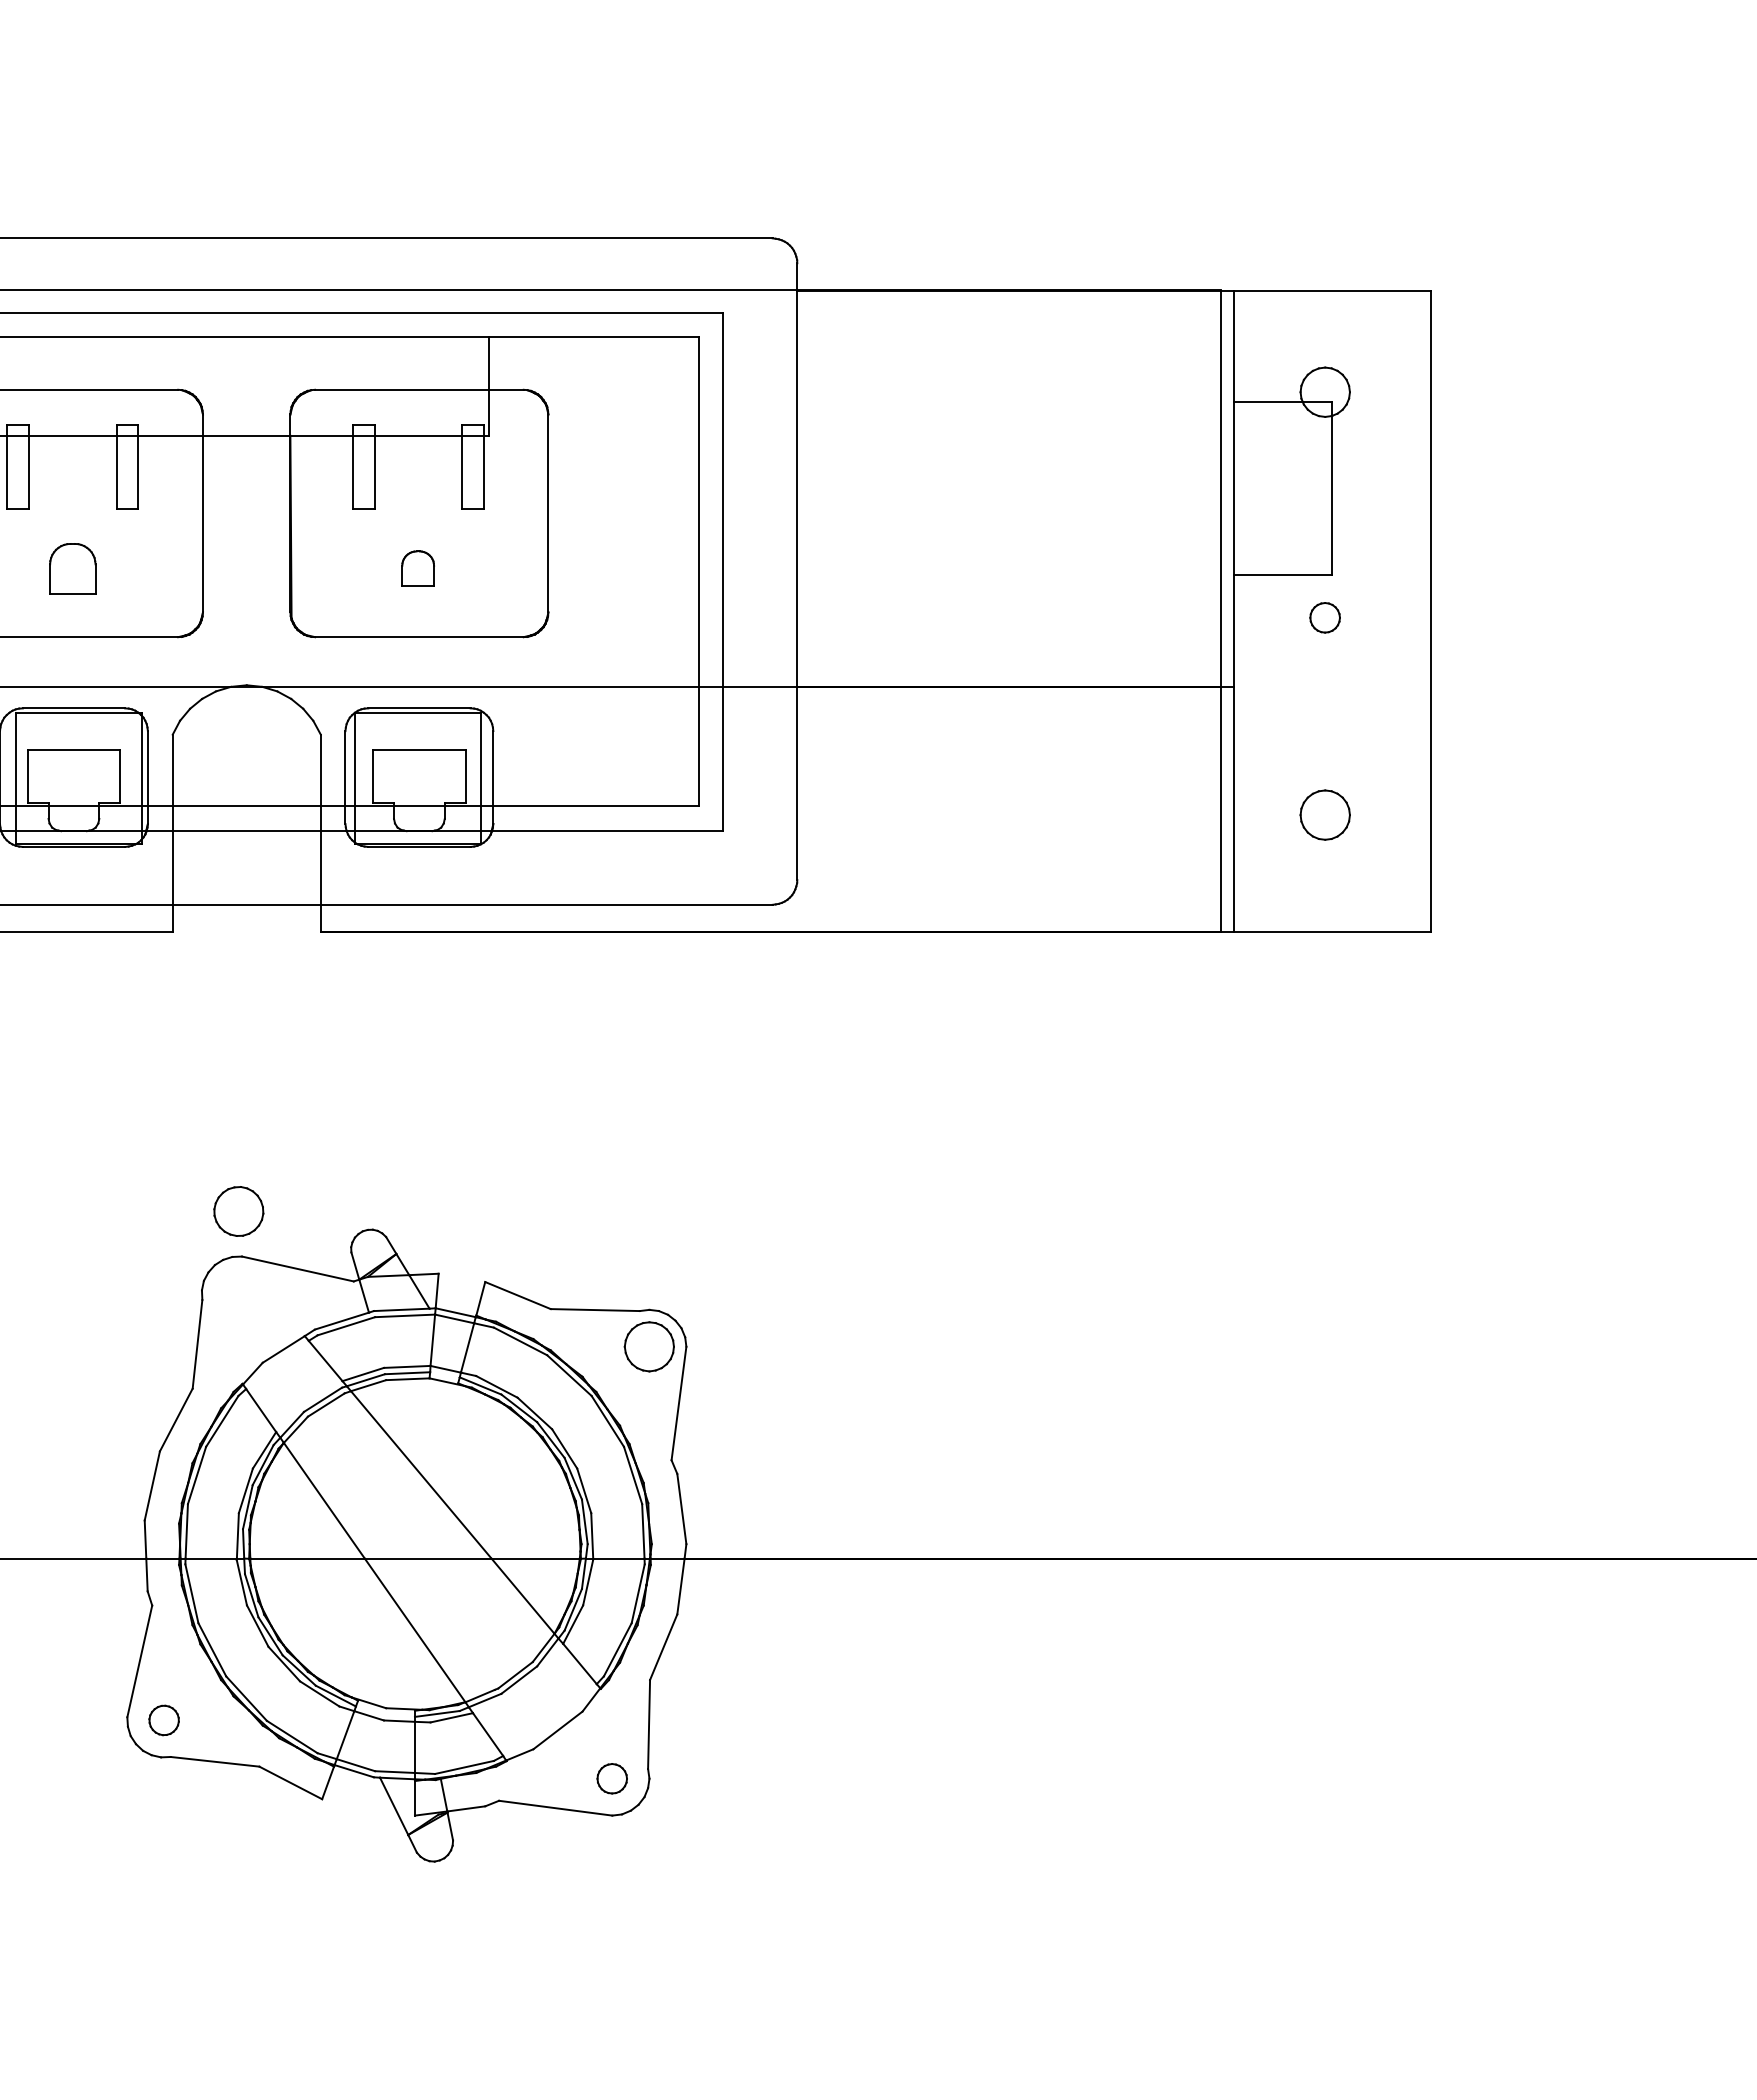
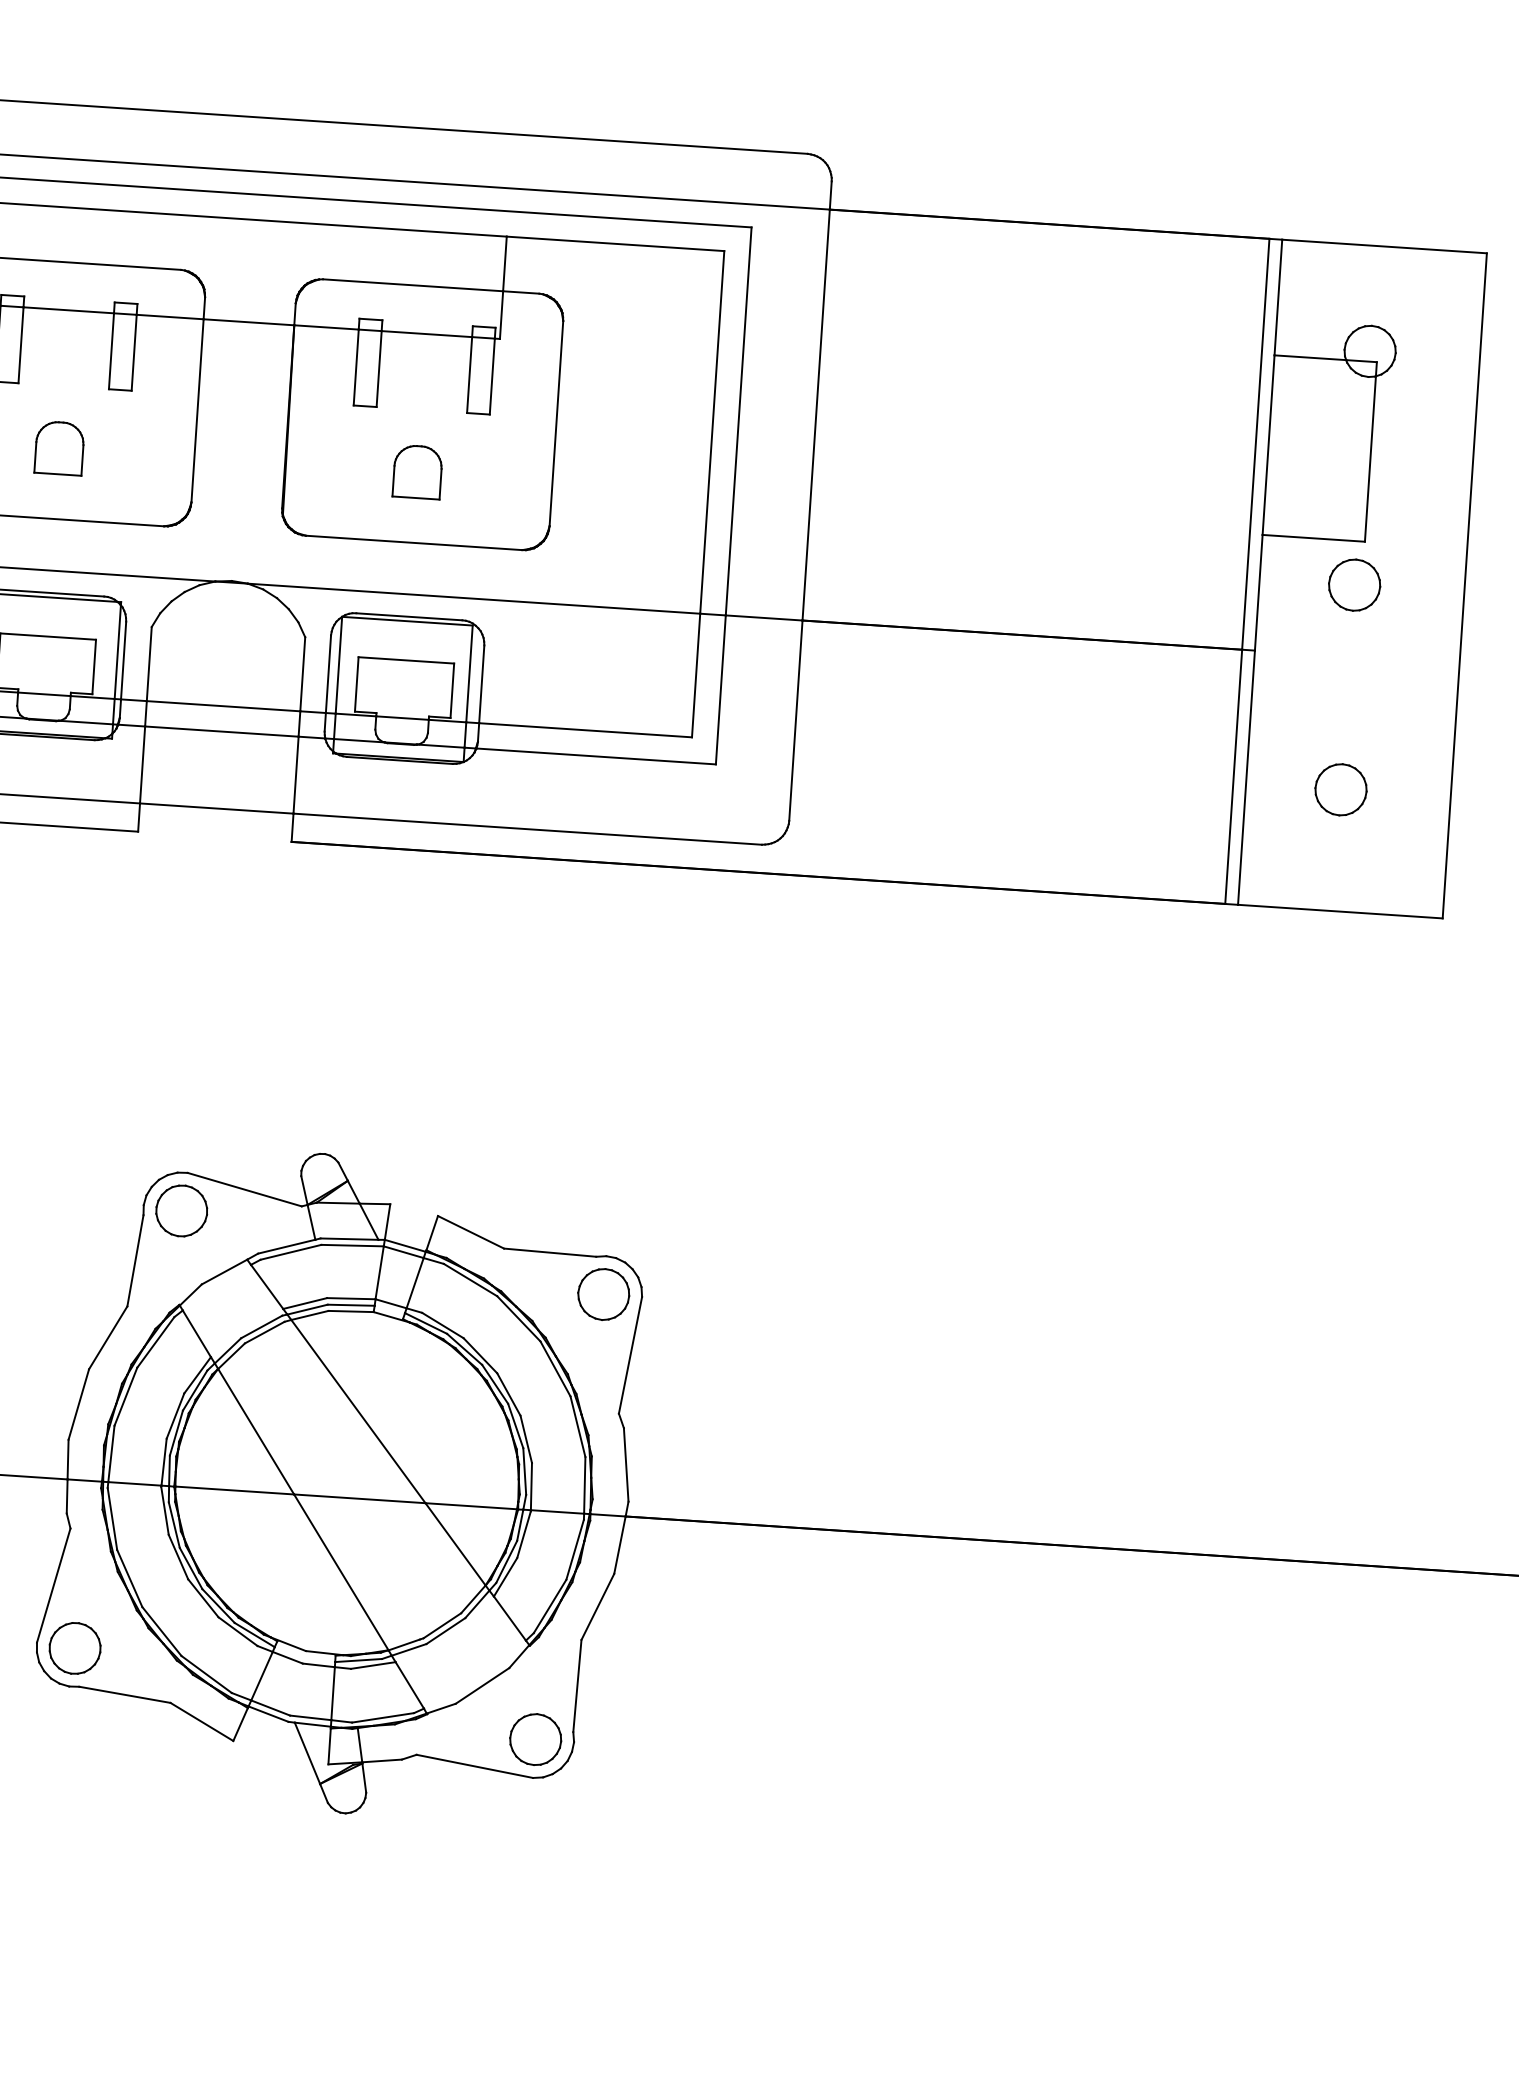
part: (417, 568) -> (416, 471), size x1.43
part: (1324, 617) -> (1353, 584), size x1.67
part: (238, 1211) -> (181, 1210), moved
part: (163, 1720) -> (74, 1648), size x1.67
part: (611, 1778) -> (534, 1739), size x1.67

